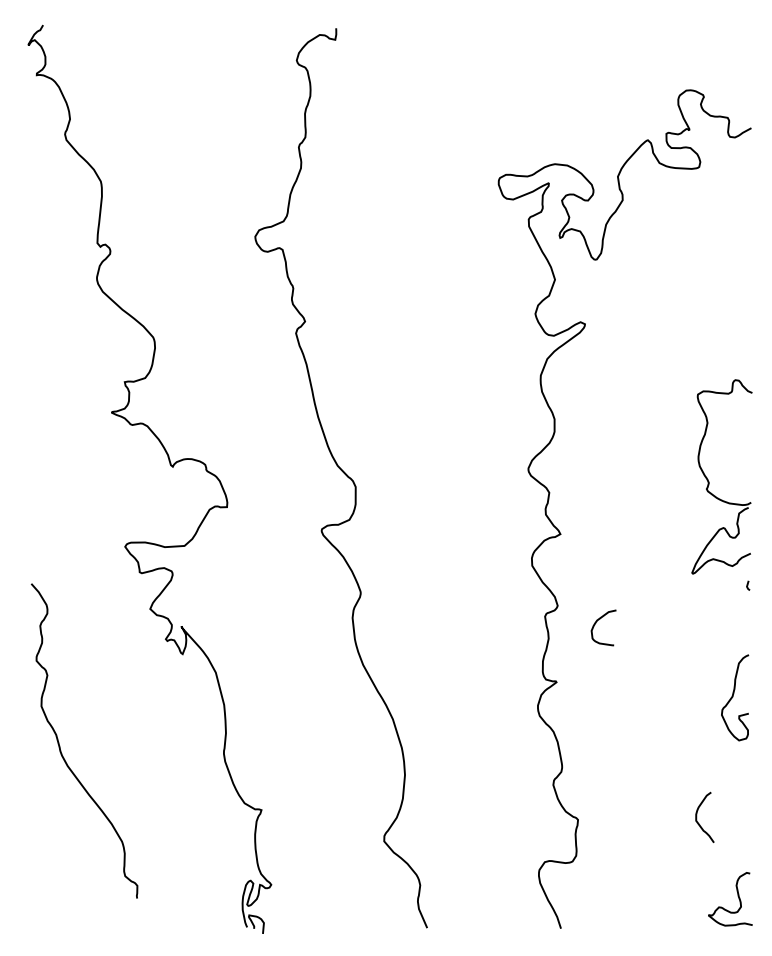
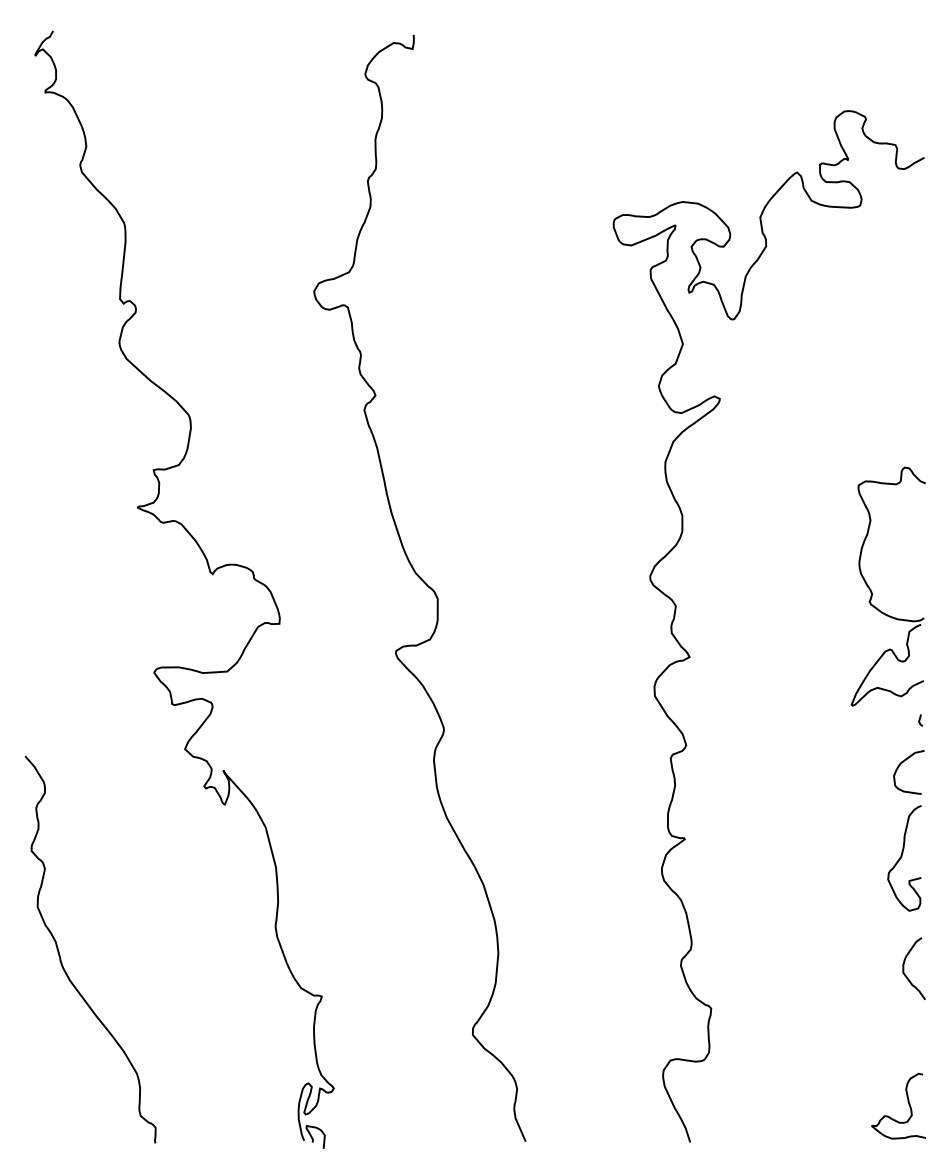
curve: (596, 623) -> (899, 766), moved
curve: (60, 746) -> (61, 956), moved
curve: (697, 816) -> (904, 967), moved

